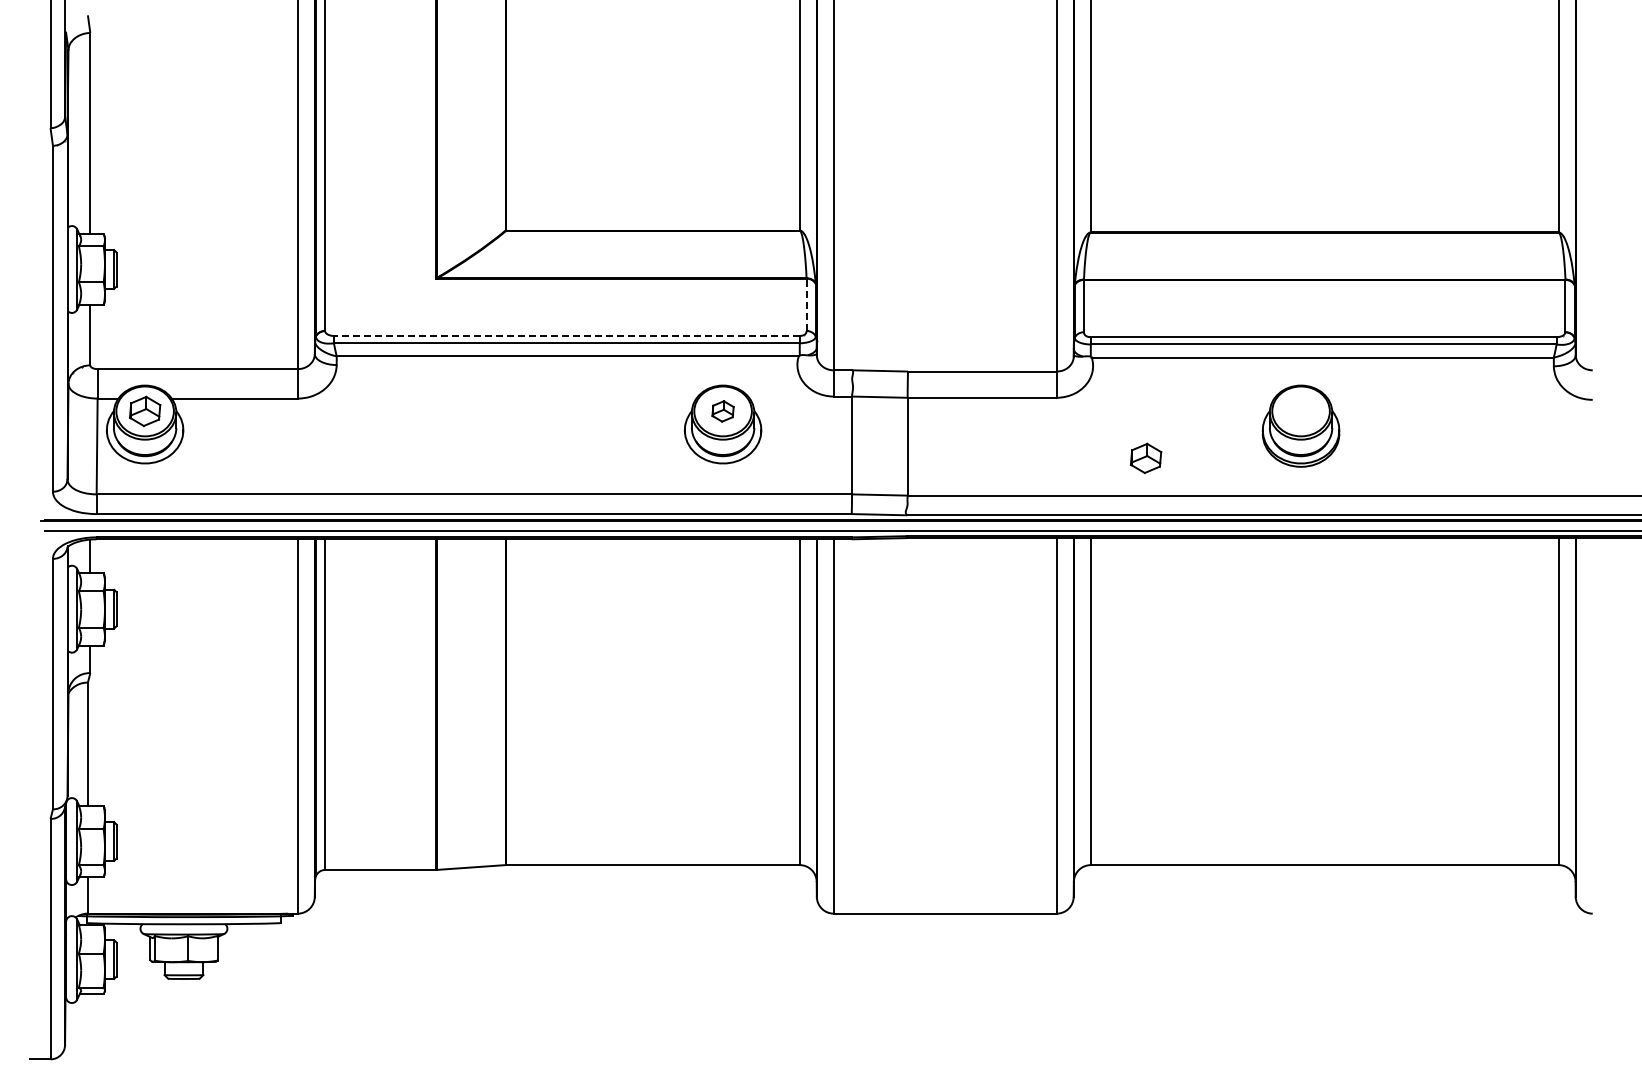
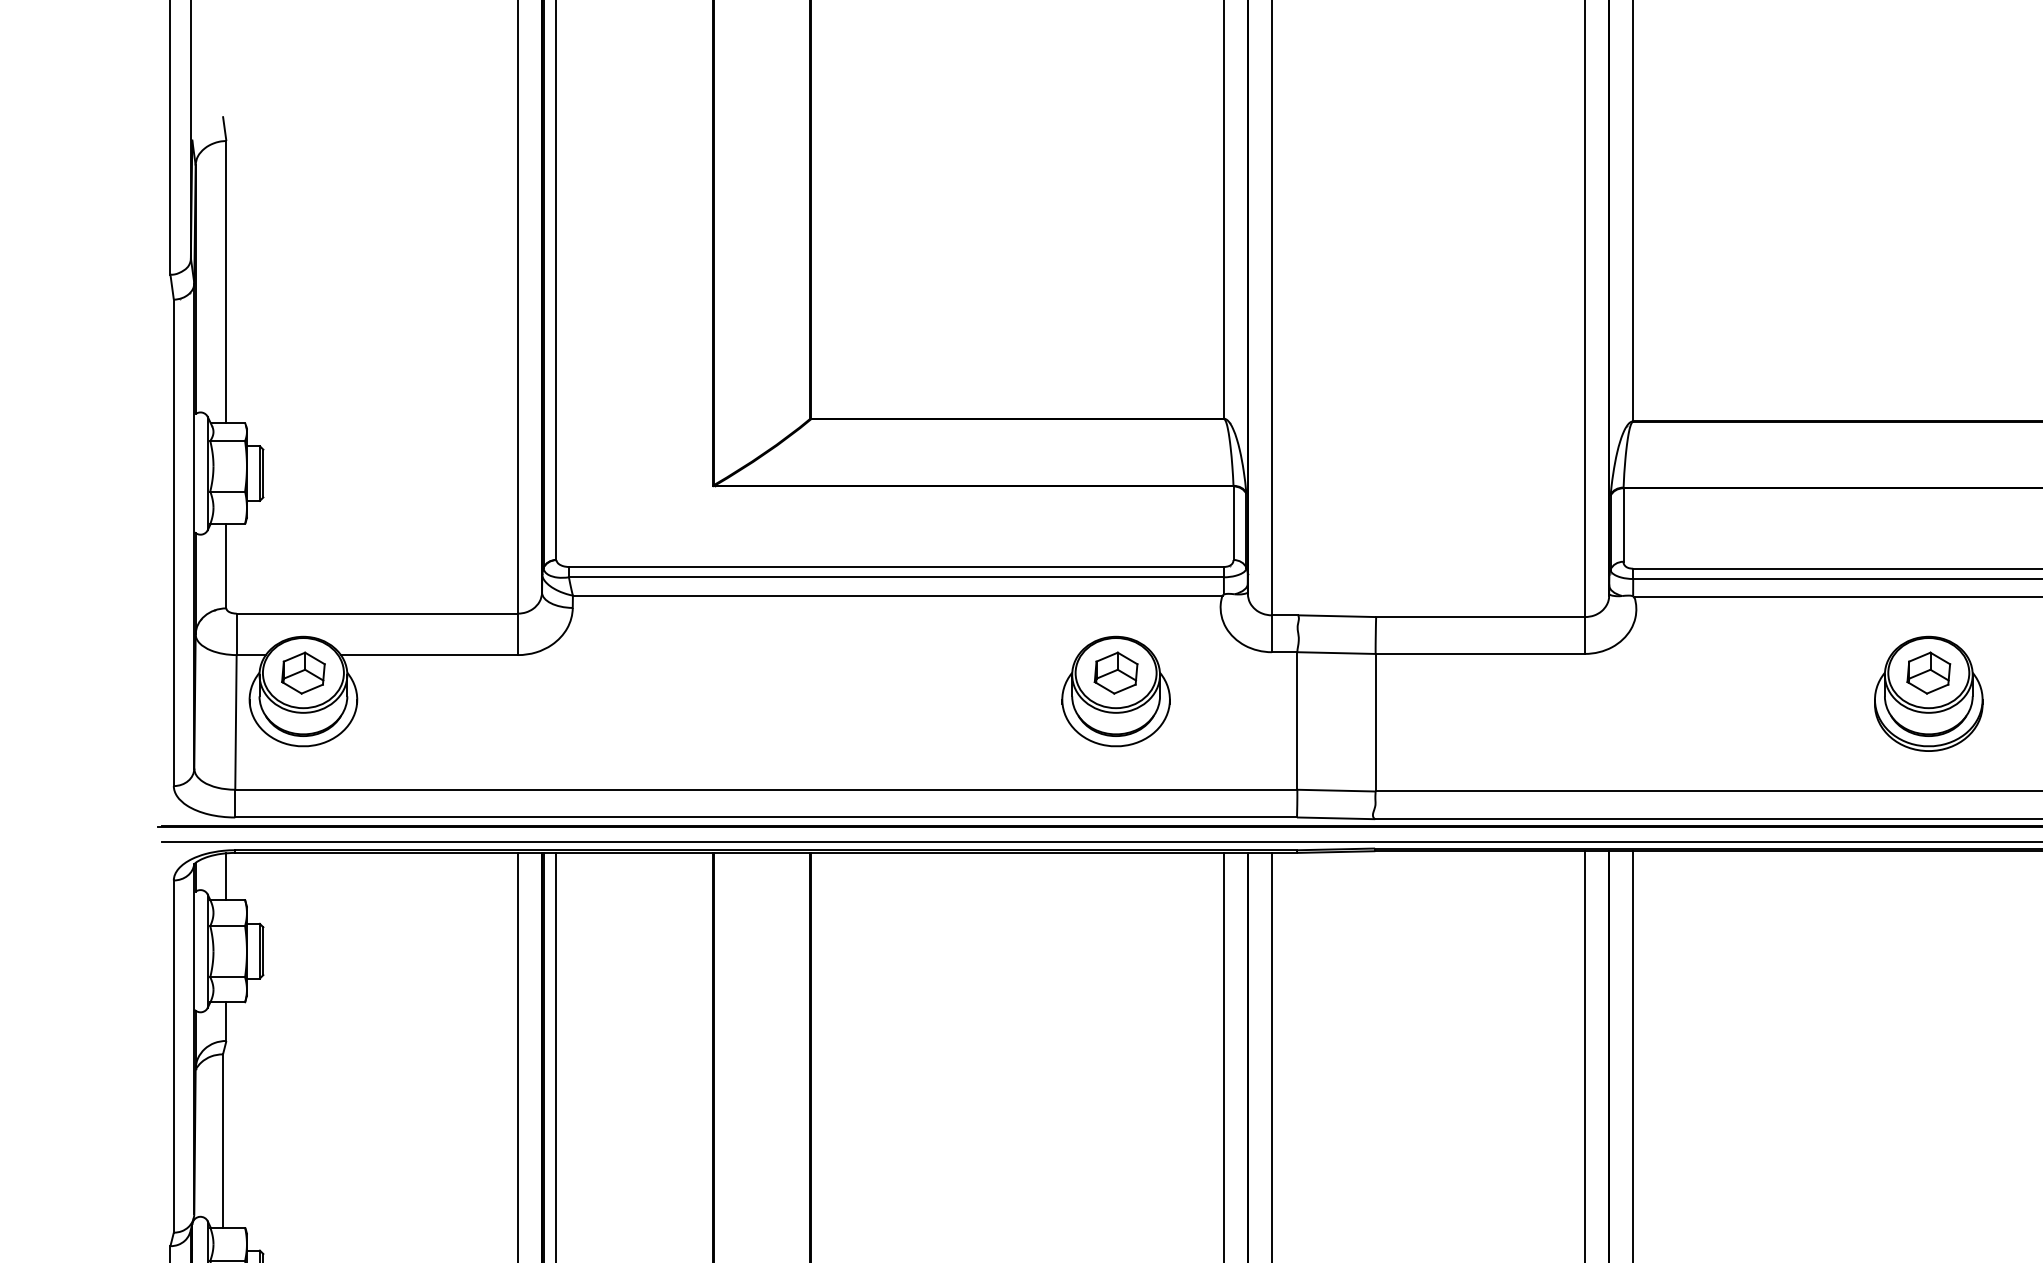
line: (806, 304) -> (1233, 522), dashed -> solid
line: (566, 335) -> (895, 566), dashed -> solid
part: (722, 411) -> (1115, 673), size x1.43
part: (1145, 458) -> (1927, 673), moved

